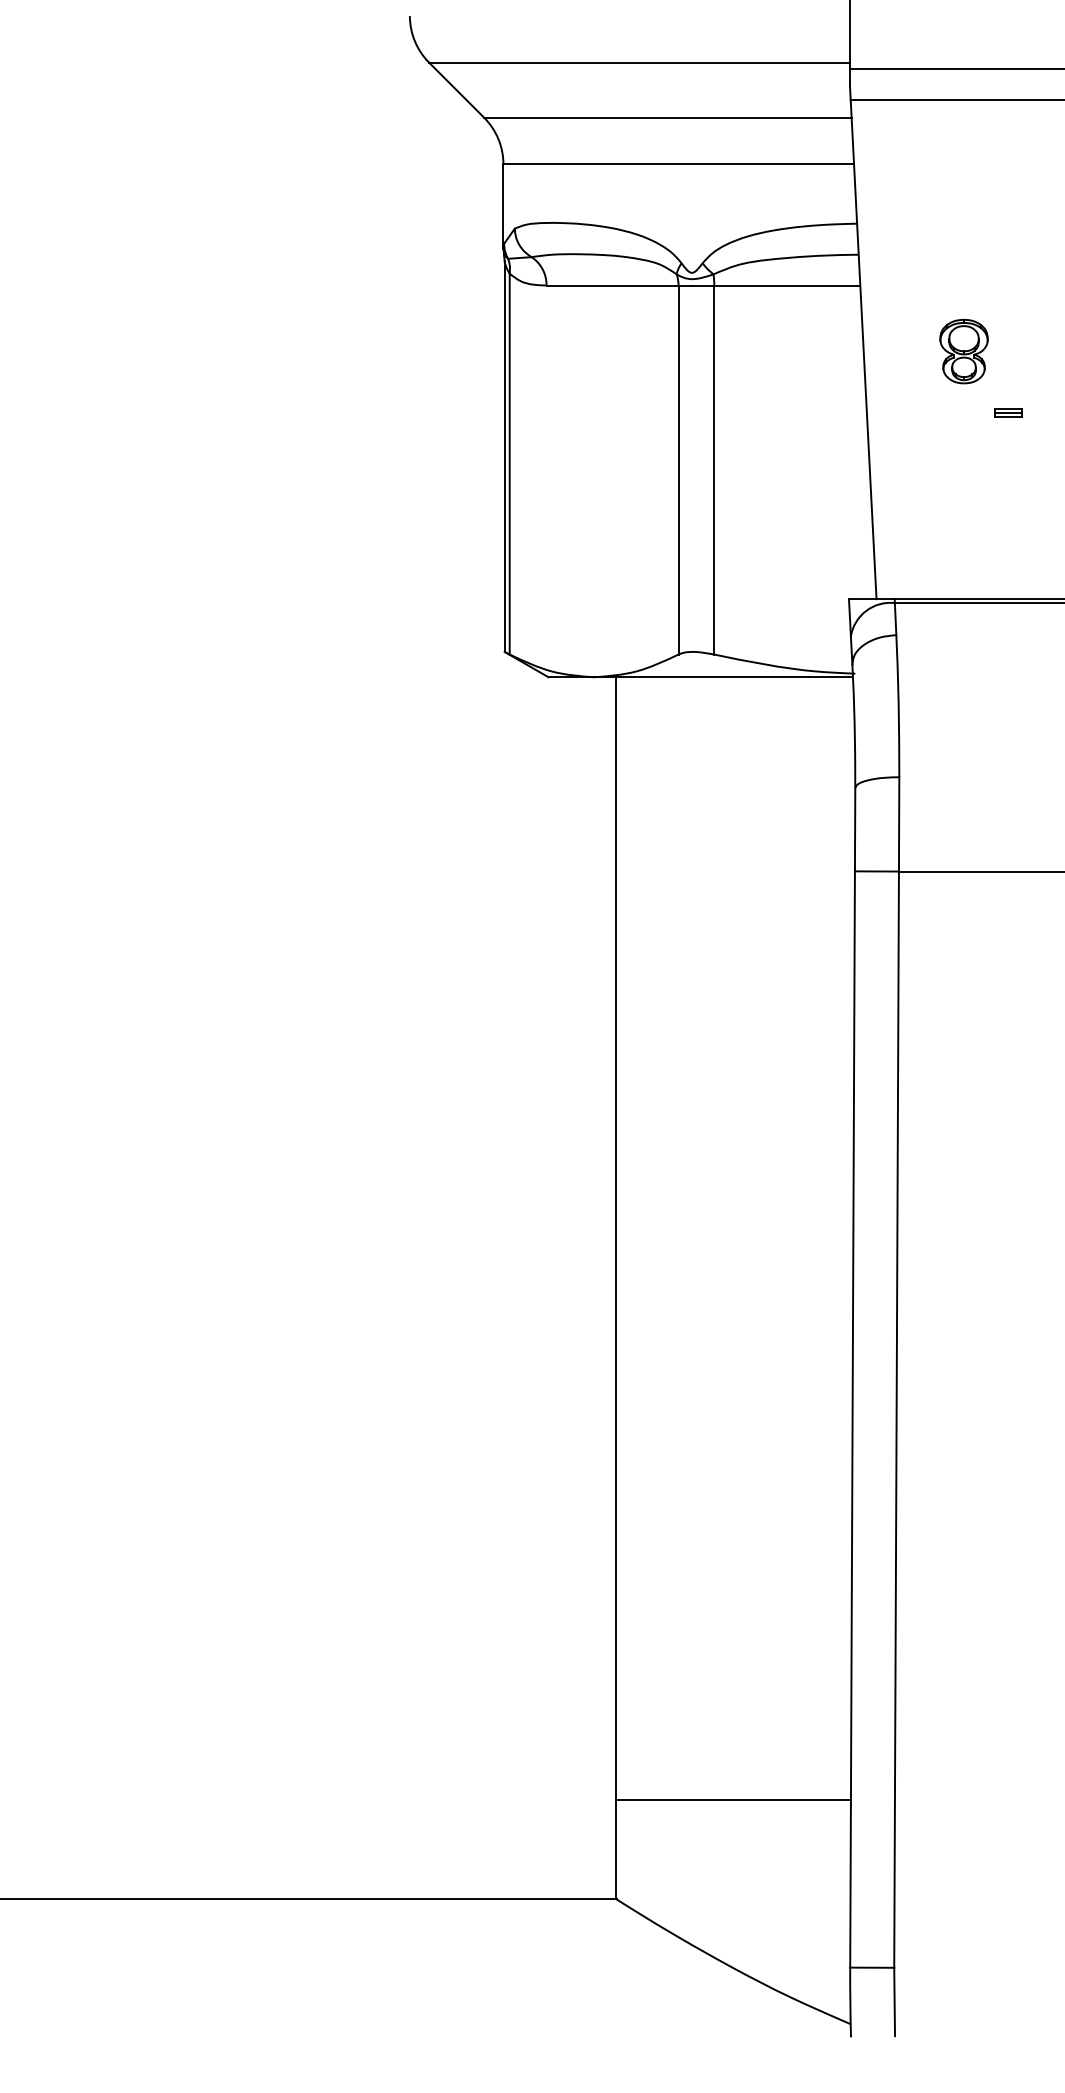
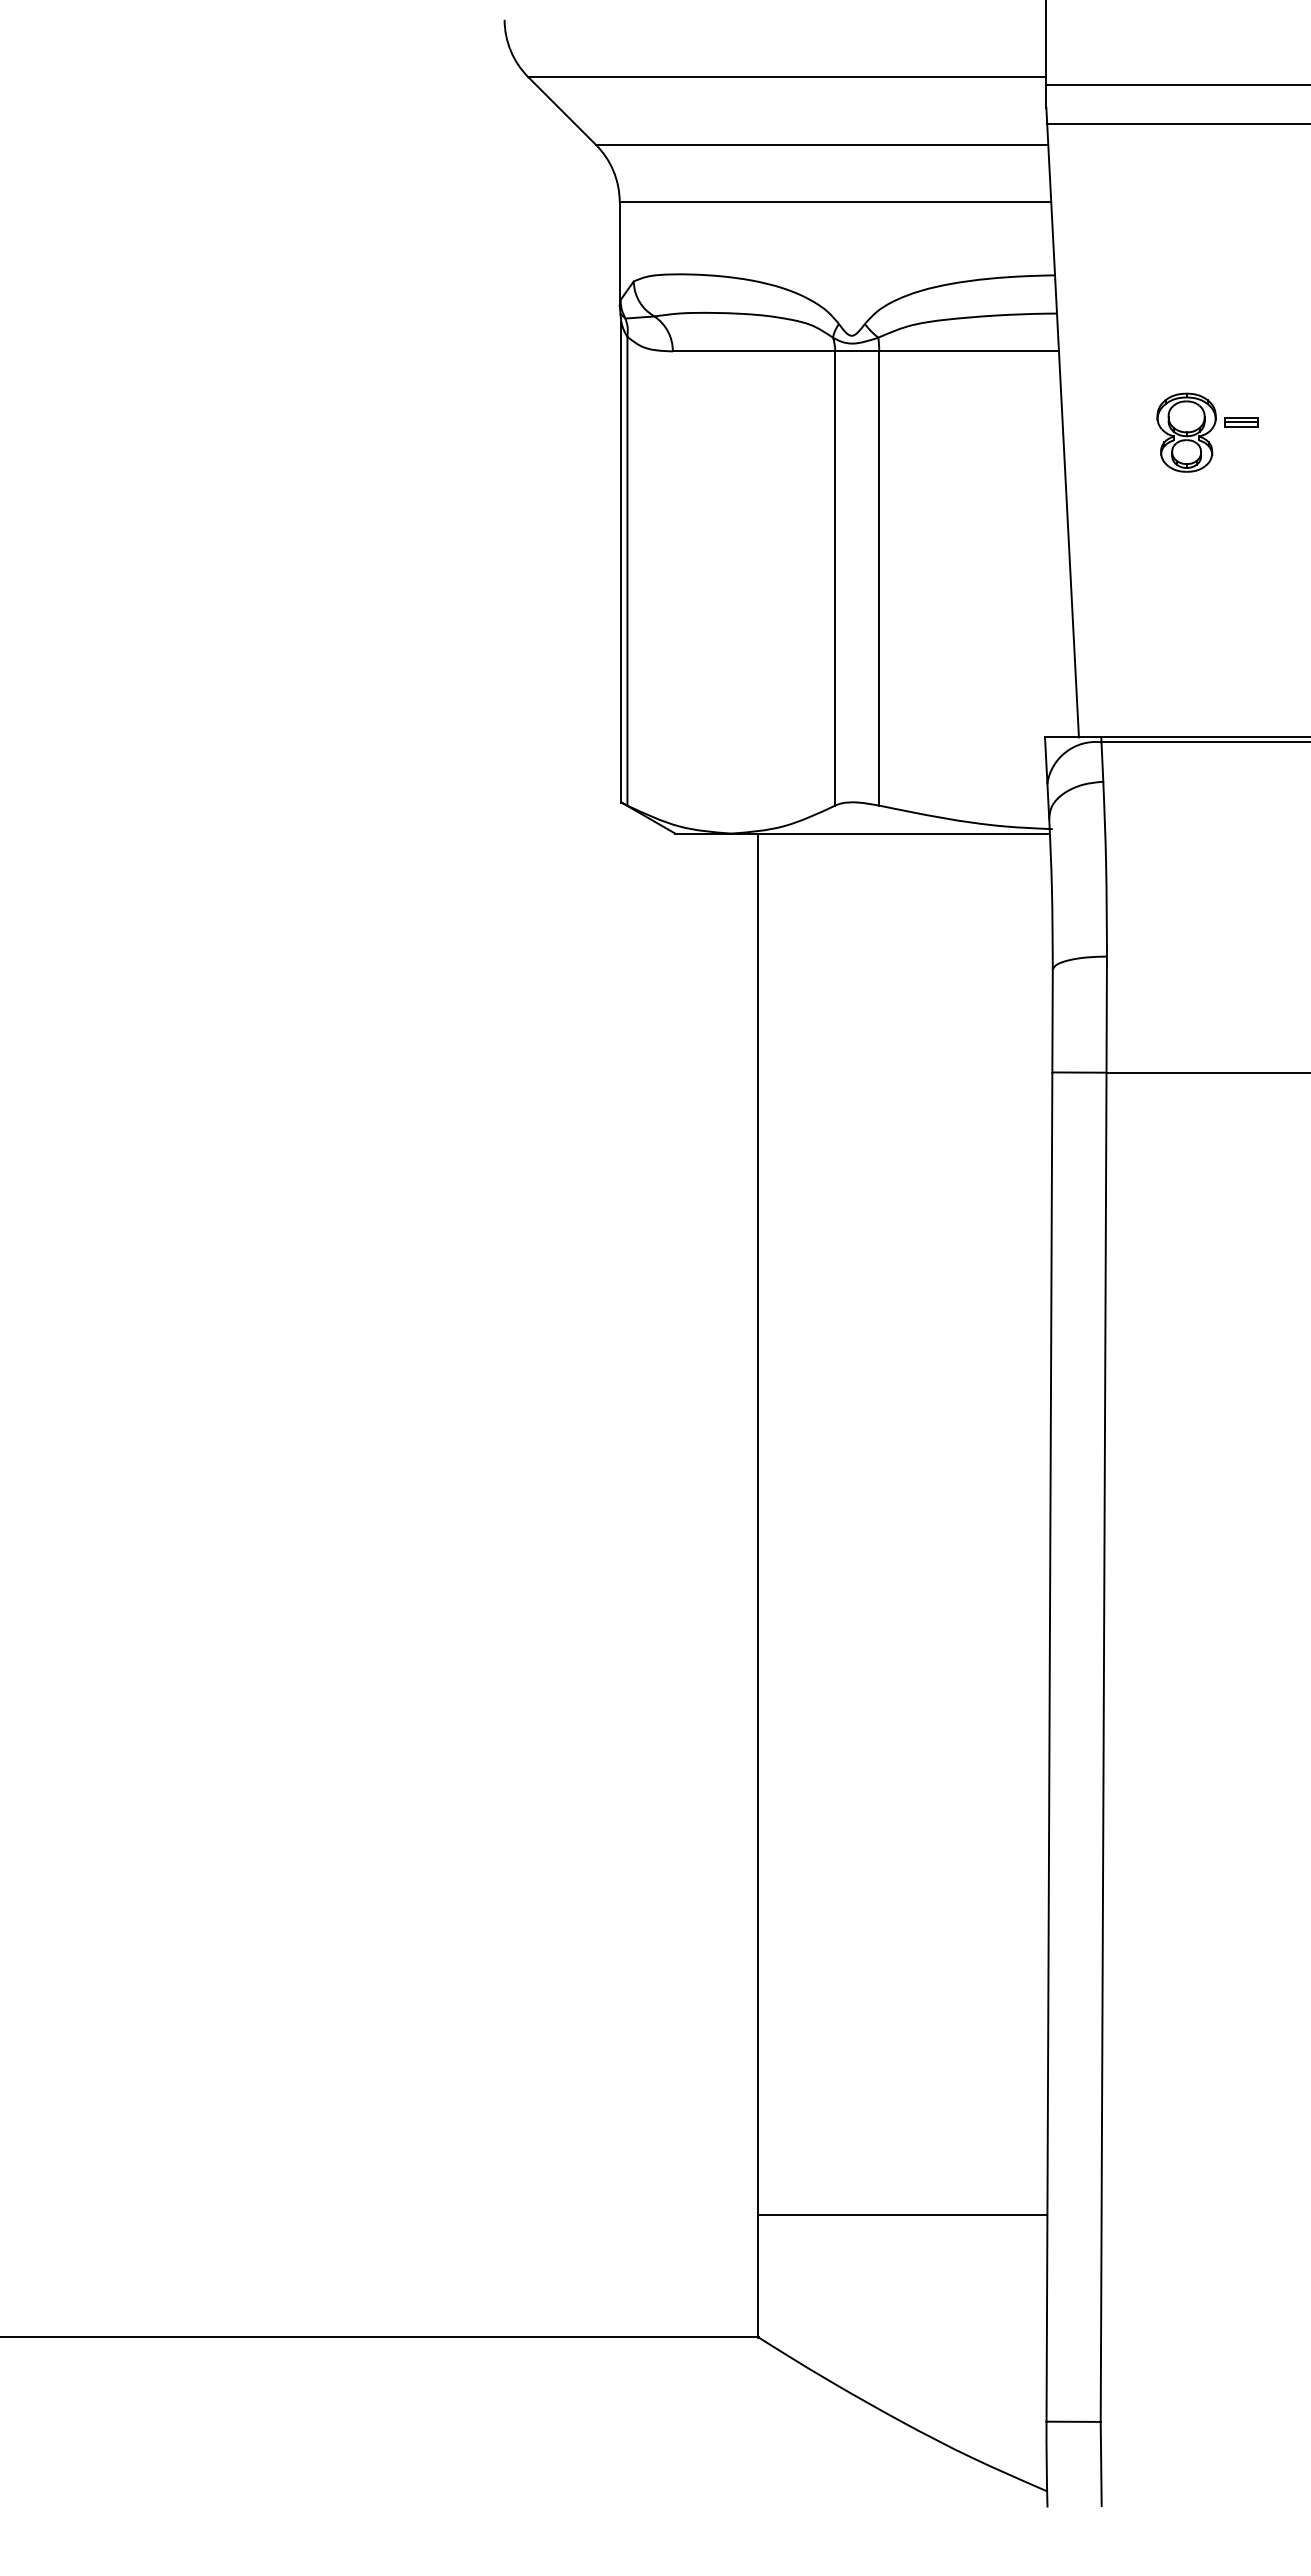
part: (1008, 413) -> (1241, 422), moved

